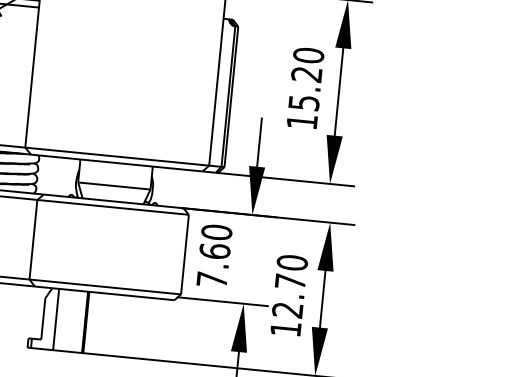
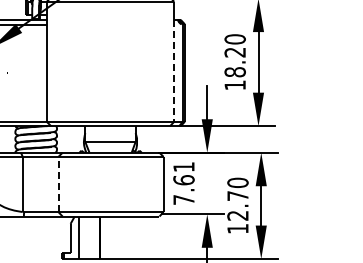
line: (216, 91) -> (174, 70), solid -> dashed
text: (302, 103) -> (234, 72), 15.20 -> 18.20
text: (216, 232) -> (183, 167), 7.60 -> 7.61
line: (33, 239) -> (58, 184), solid -> dashed

